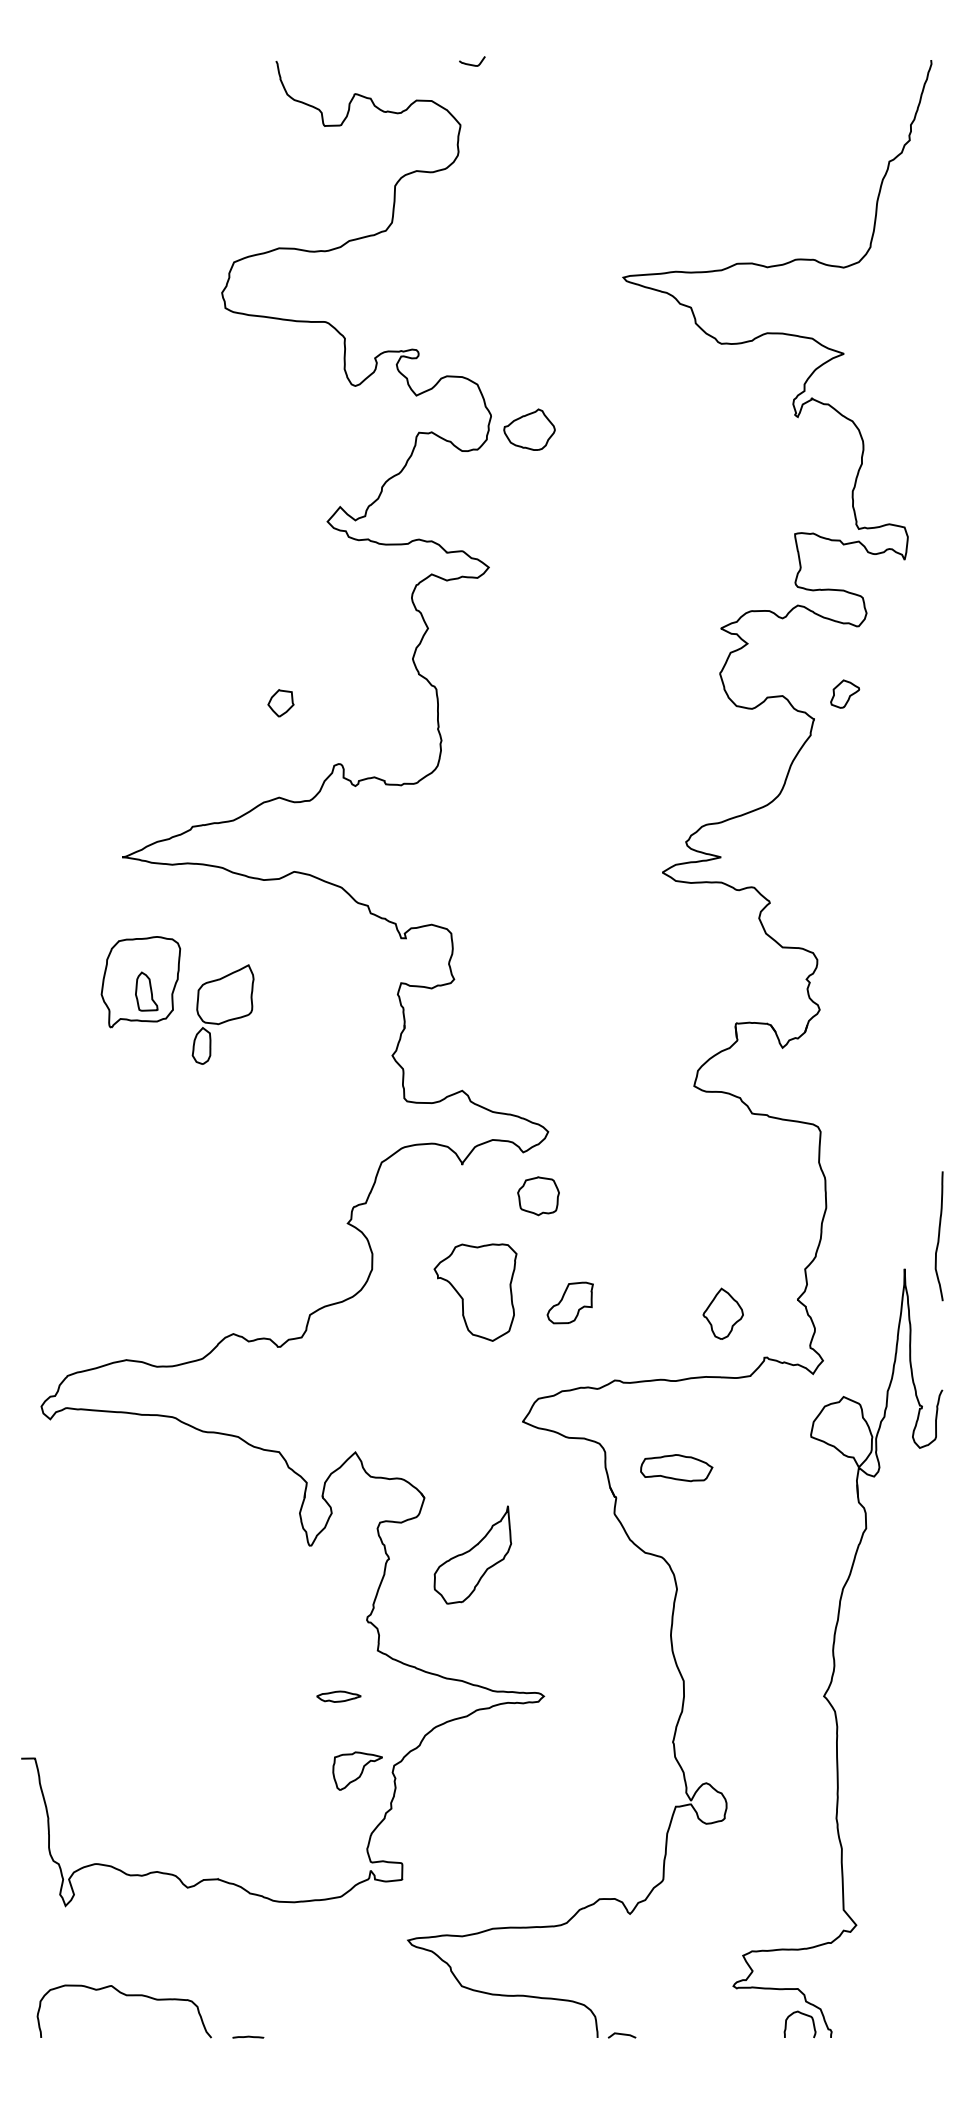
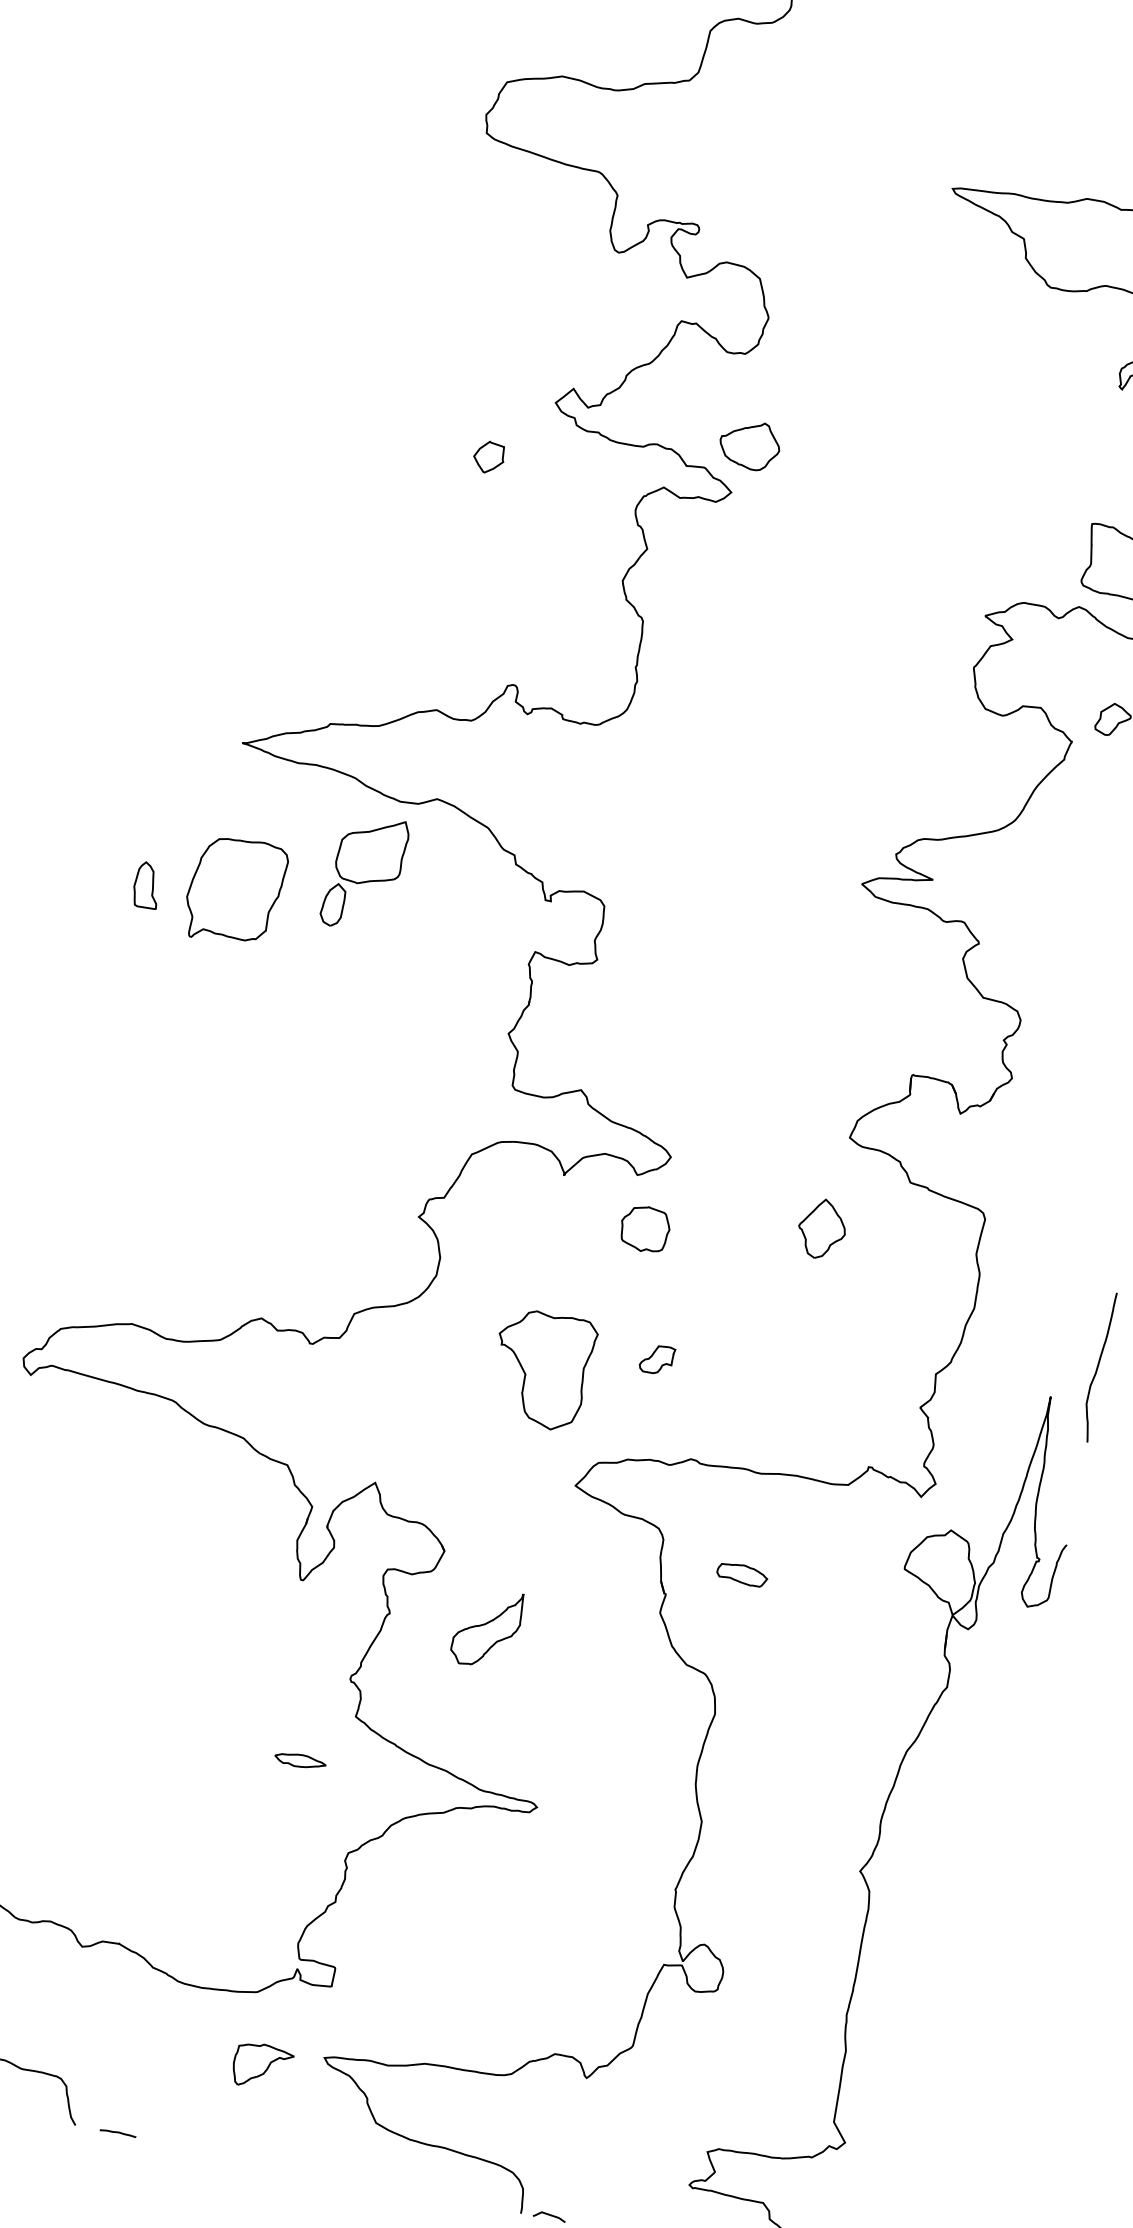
part: (529, 429) -> (749, 444), moved
part: (280, 703) -> (488, 457), moved
part: (146, 991) -> (147, 885), moved
part: (222, 1014) -> (364, 872), moved
part: (475, 1292) -> (541, 1369), moved
part: (569, 1302) -> (656, 1358), size x0.6
part: (722, 1313) -> (821, 1228), moved
part: (676, 1468) -> (741, 1574), size x0.6
part: (472, 1554) -> (487, 1627), size x0.7
part: (357, 1770) -> (262, 2066), moved

